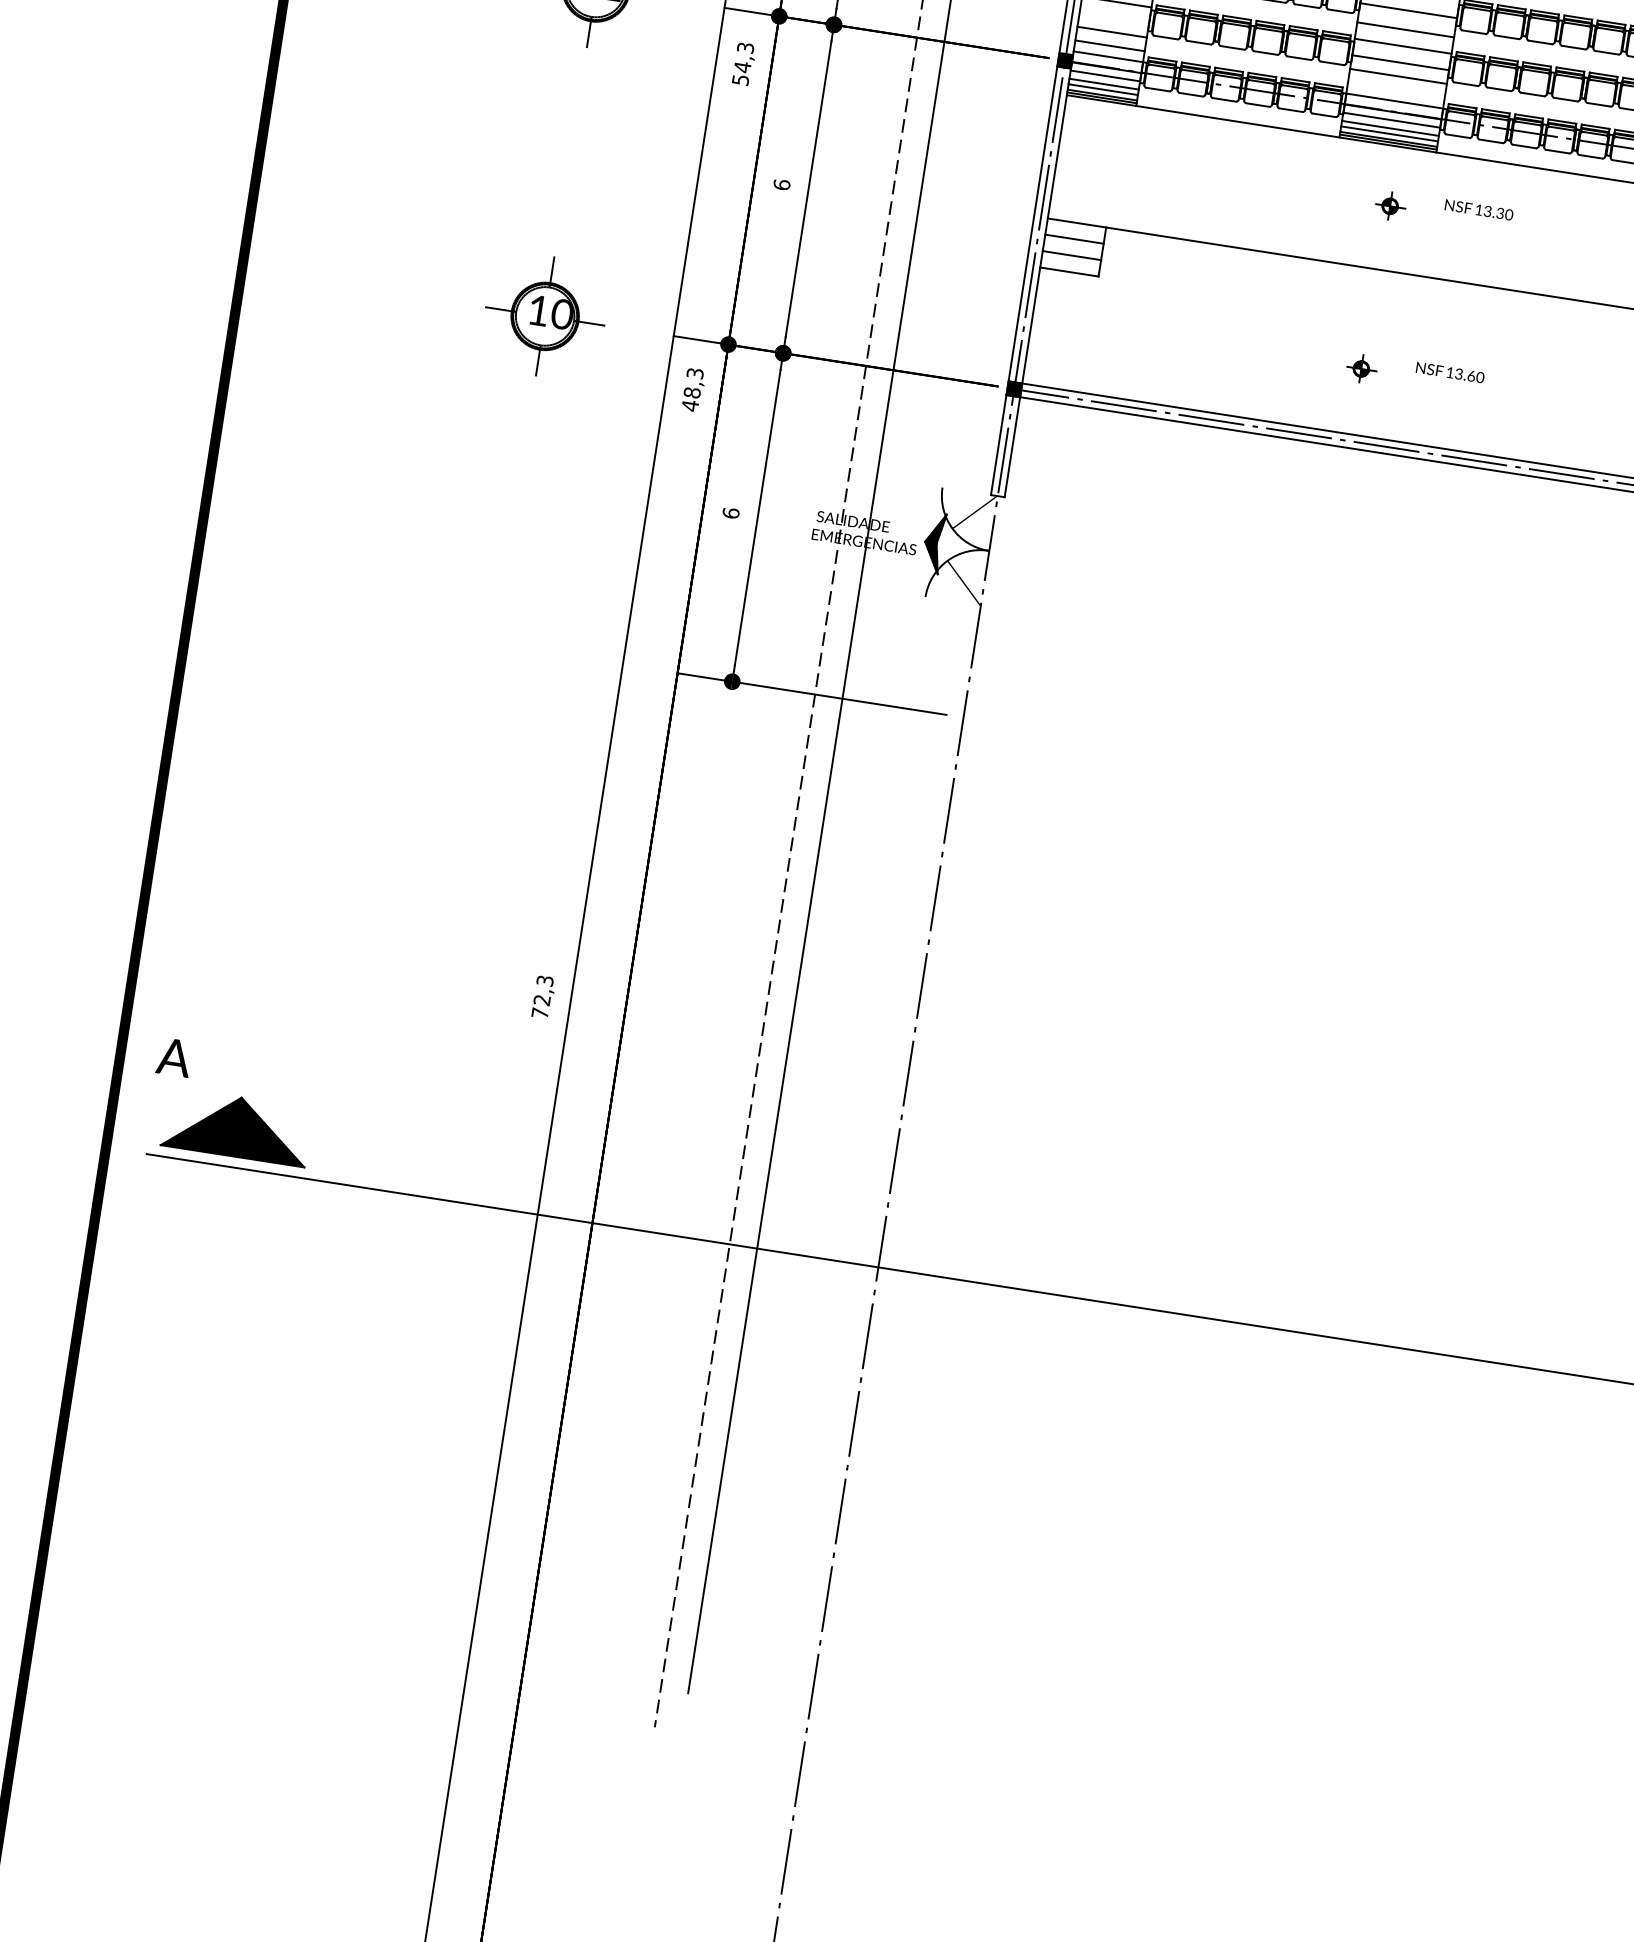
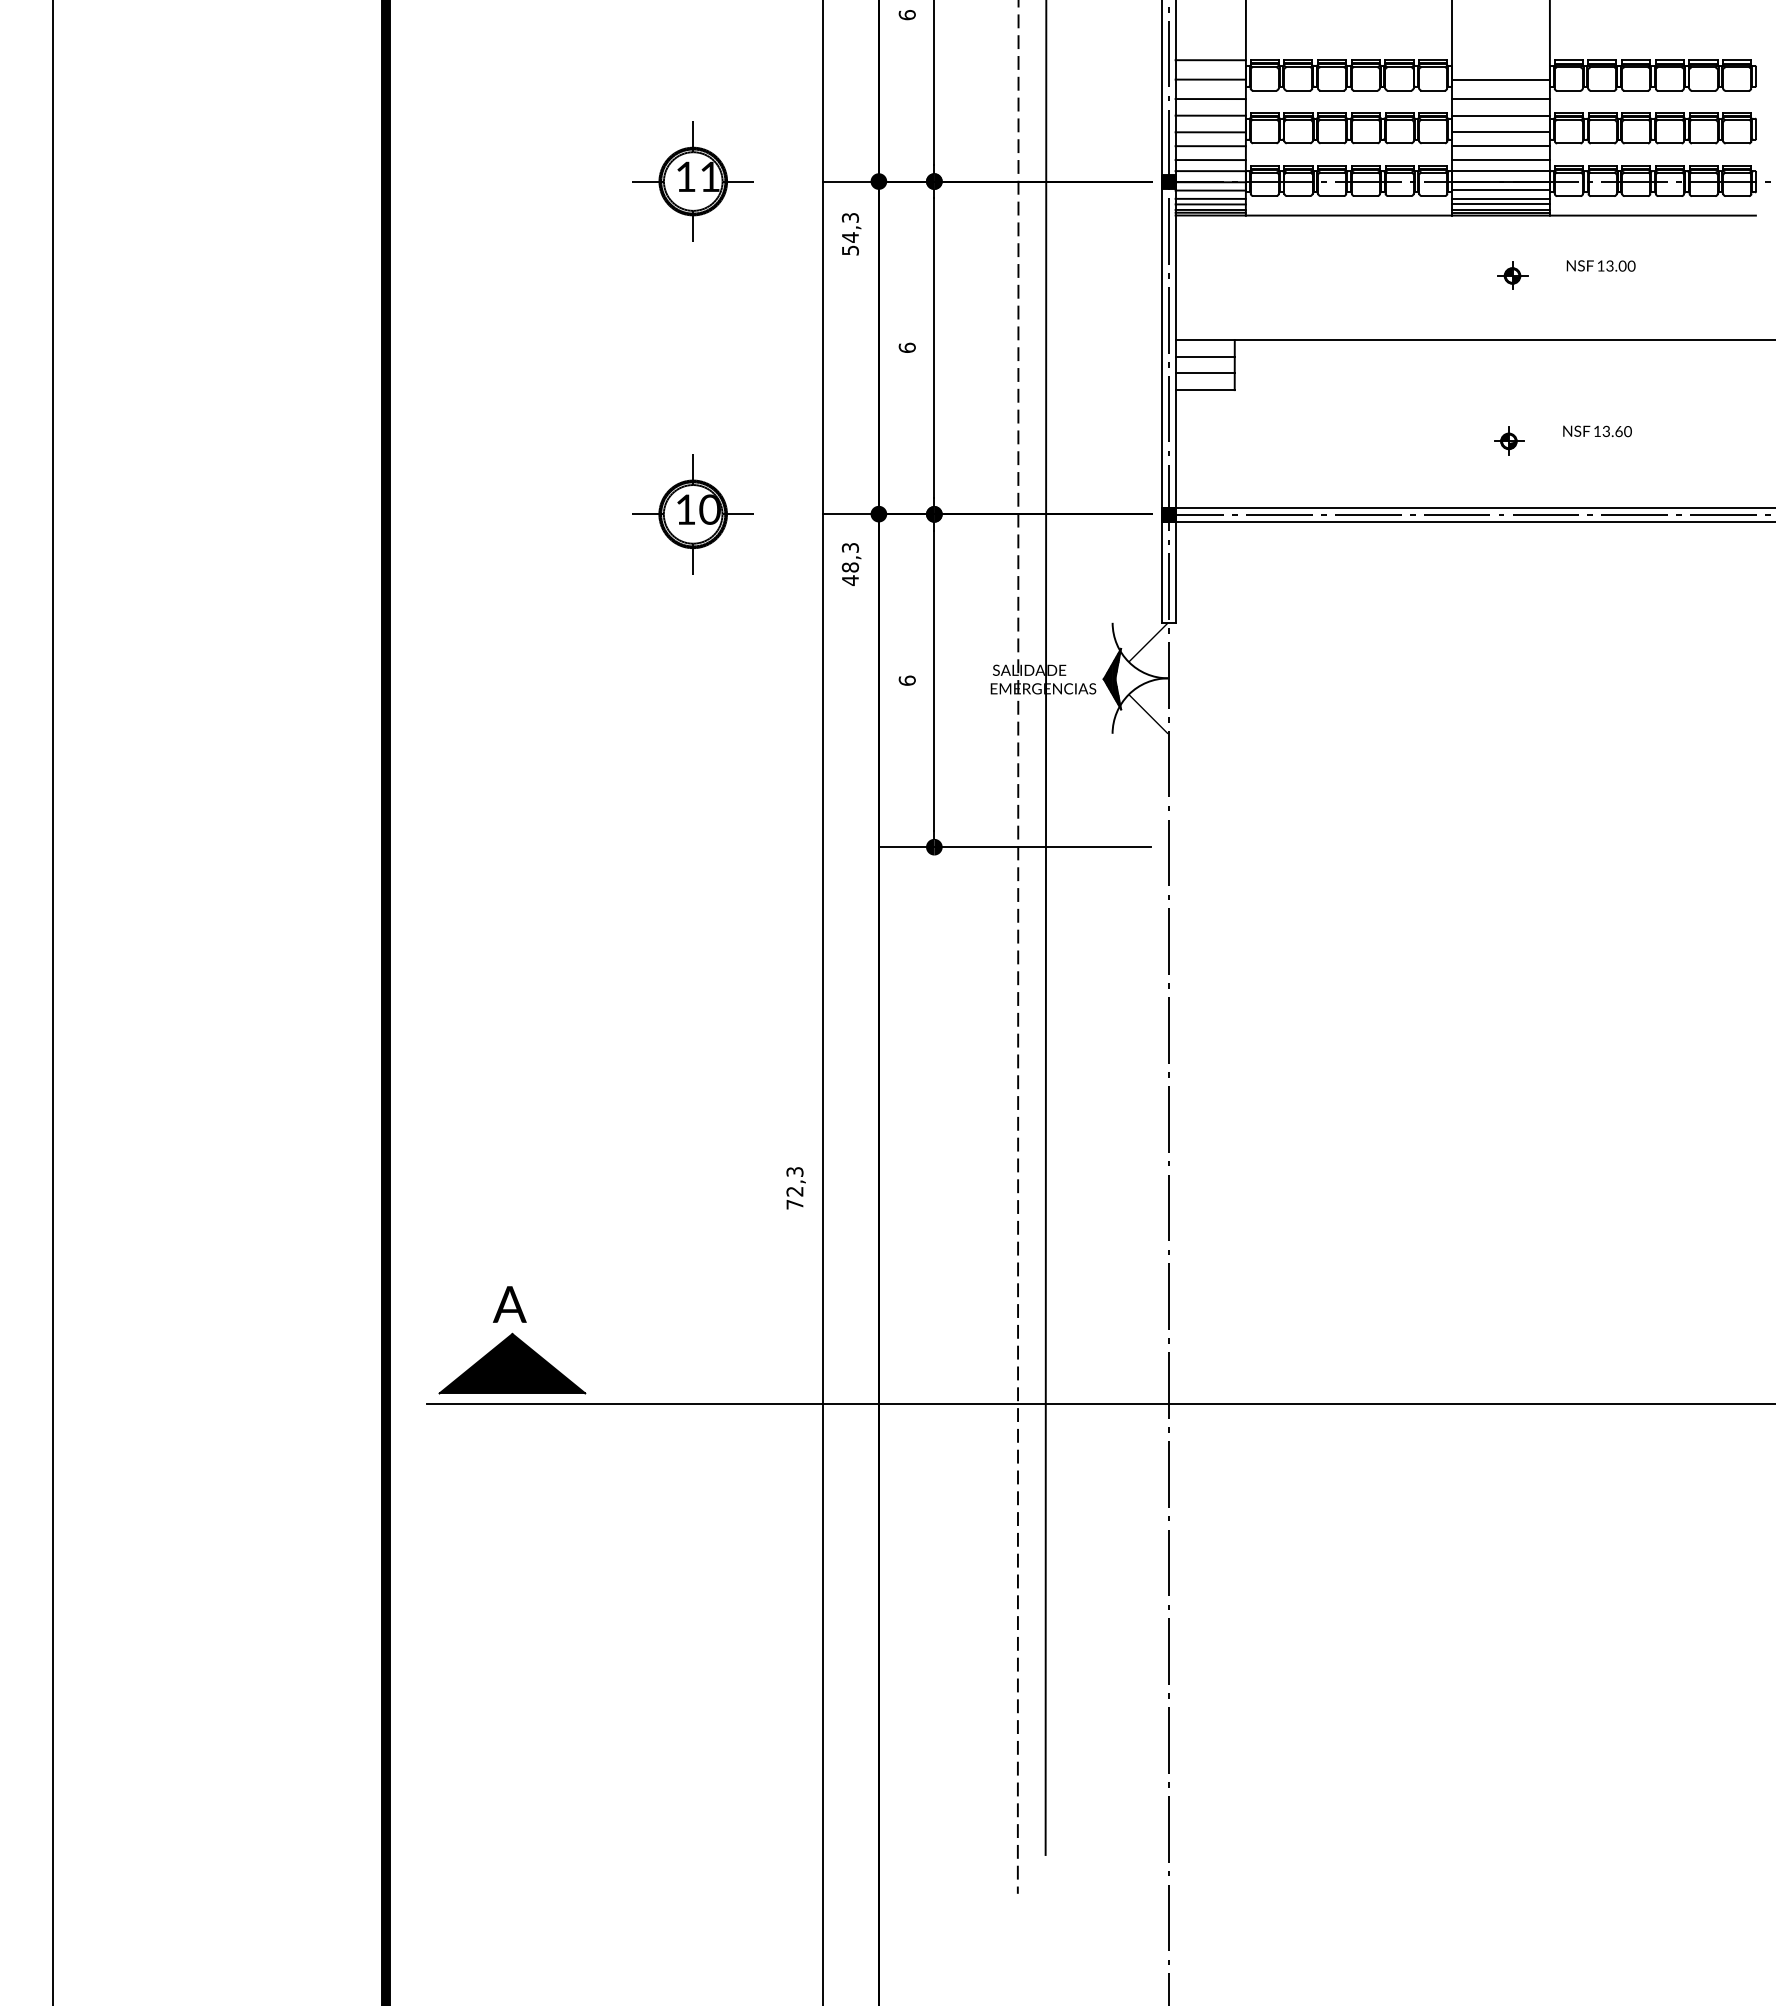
line: (1114, 18) -> (1210, 132), added
line: (1396, 89) -> (1500, 159), added
text: (1500, 213) -> (1622, 266), 13.30 -> 13.00
text: (174, 1057) -> (509, 1304), moved

